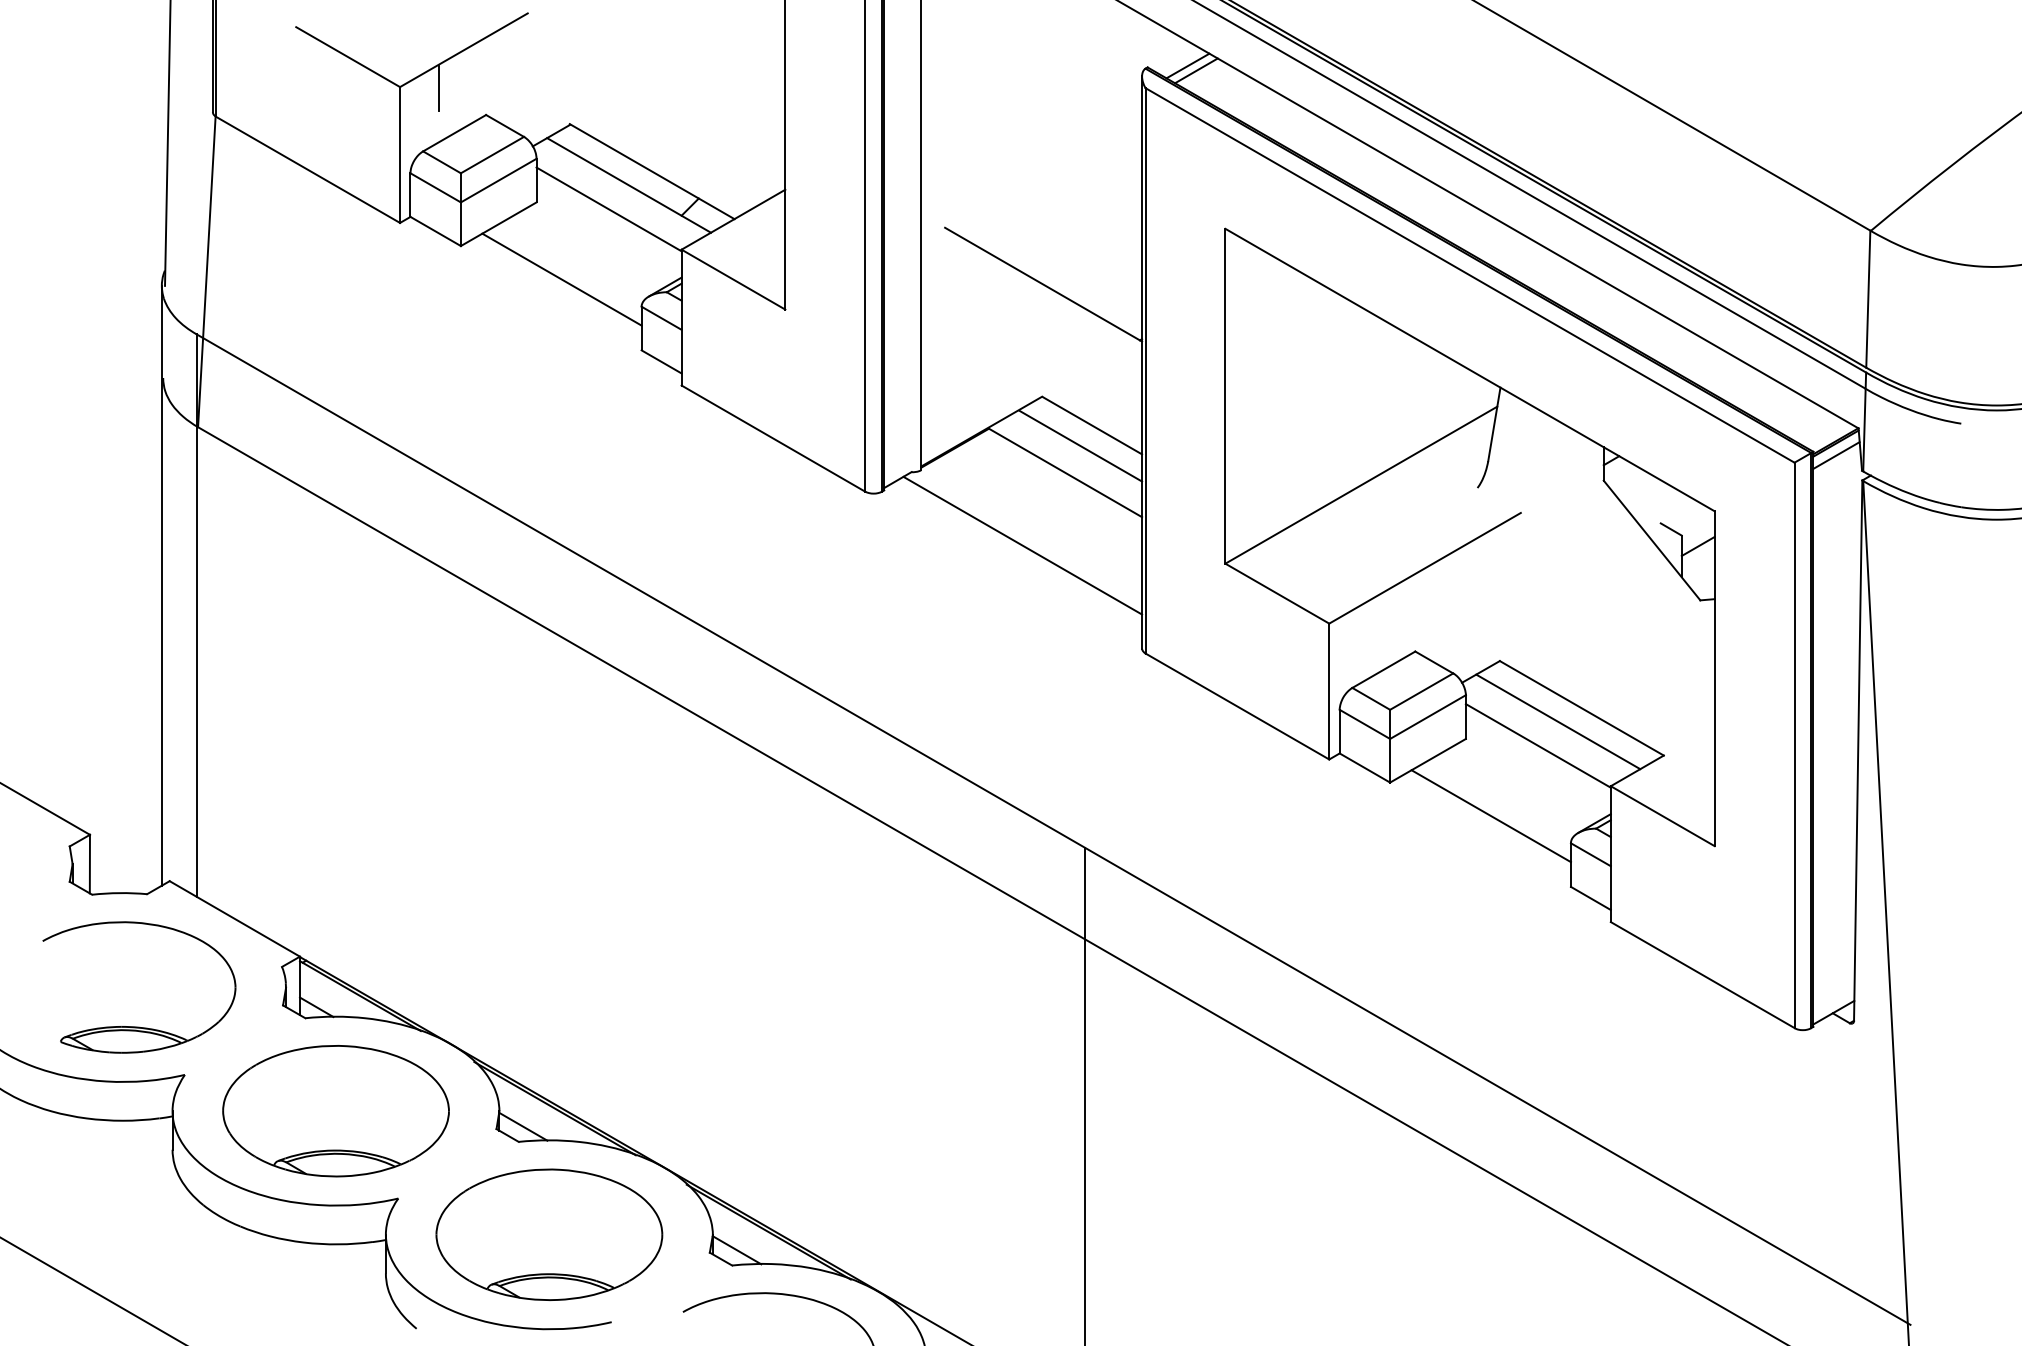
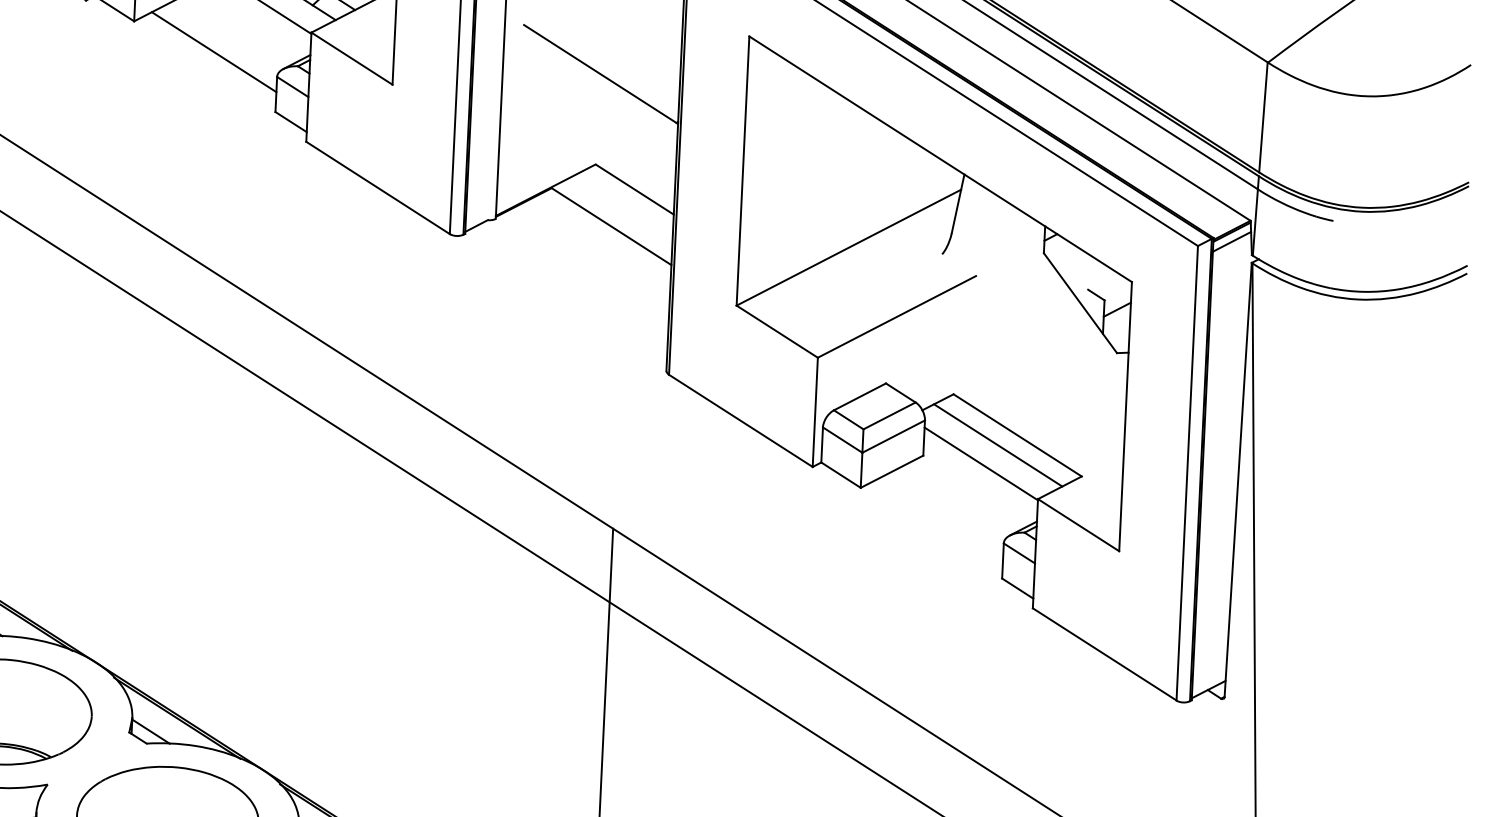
line: (1080, 445) -> (624, 205), removed
line: (1022, 545) -> (574, 283), removed
line: (1490, 816) -> (940, 518), removed

